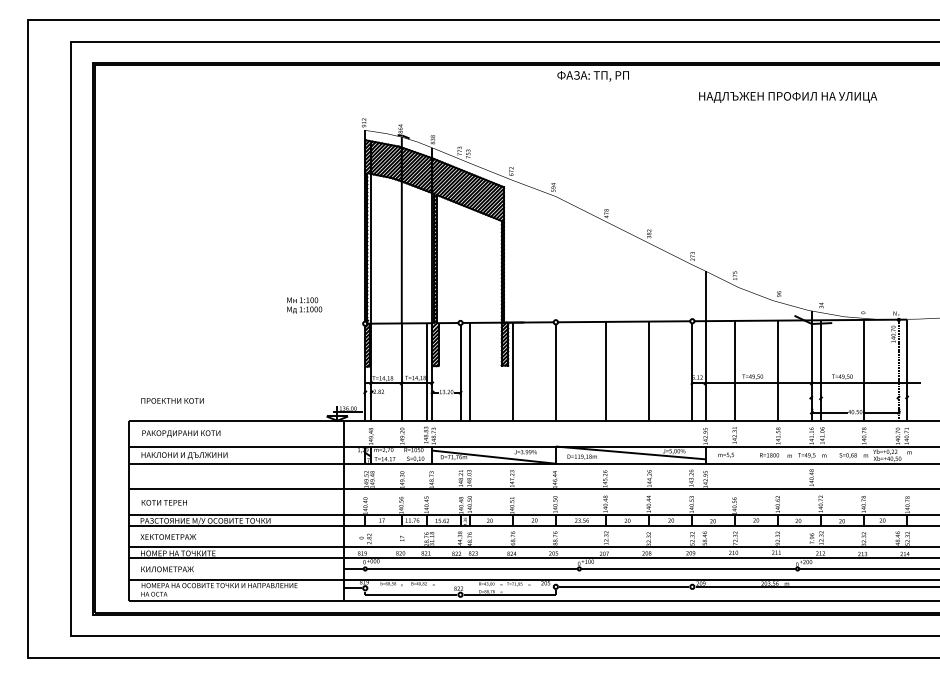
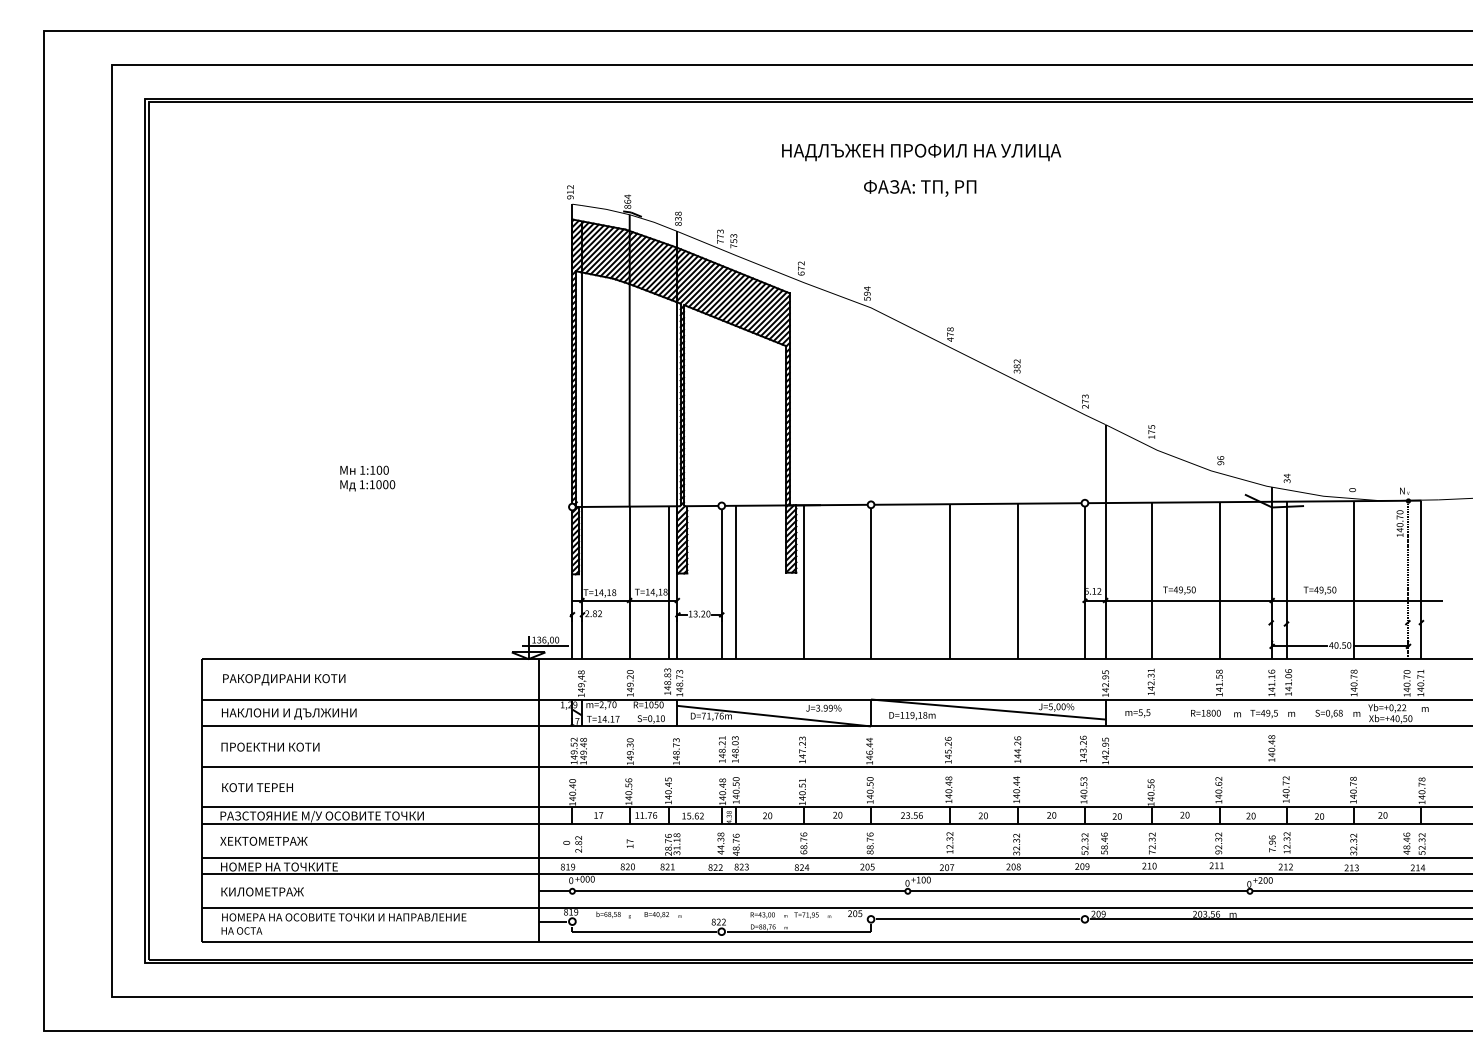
text: (592, 76) -> (919, 188), moved
text: (788, 97) -> (922, 152), moved
text: (304, 305) -> (367, 478), moved
text: (172, 400) -> (270, 746), moved

